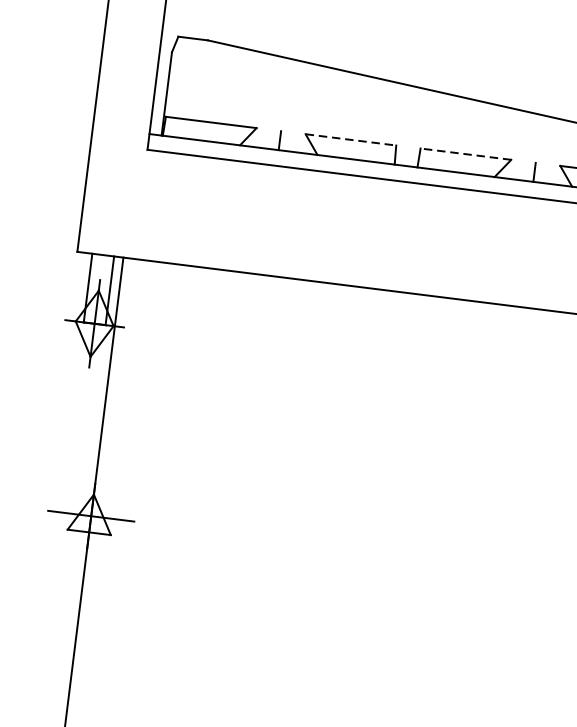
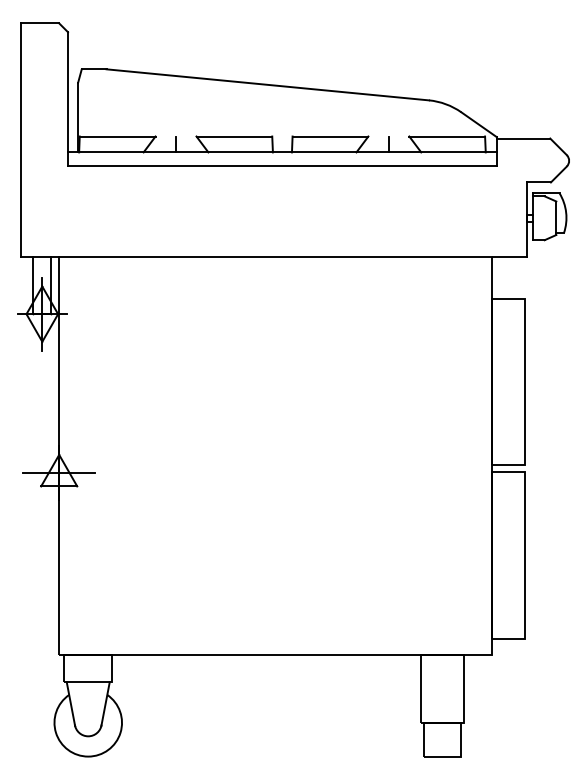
line: (351, 139) -> (234, 136), dashed -> solid
line: (465, 154) -> (330, 136), dashed -> solid

